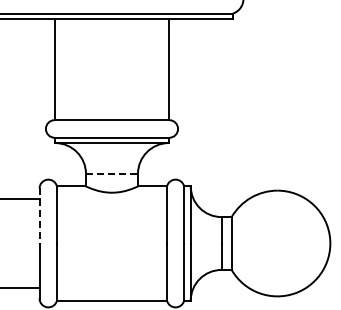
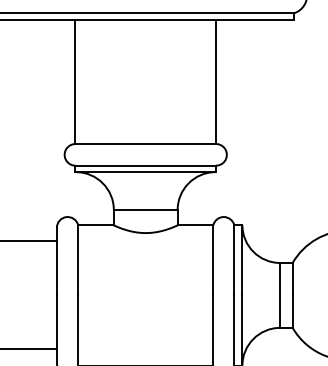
line: (111, 173) -> (145, 209), dashed -> solid
line: (39, 215) -> (56, 261), dashed -> solid

